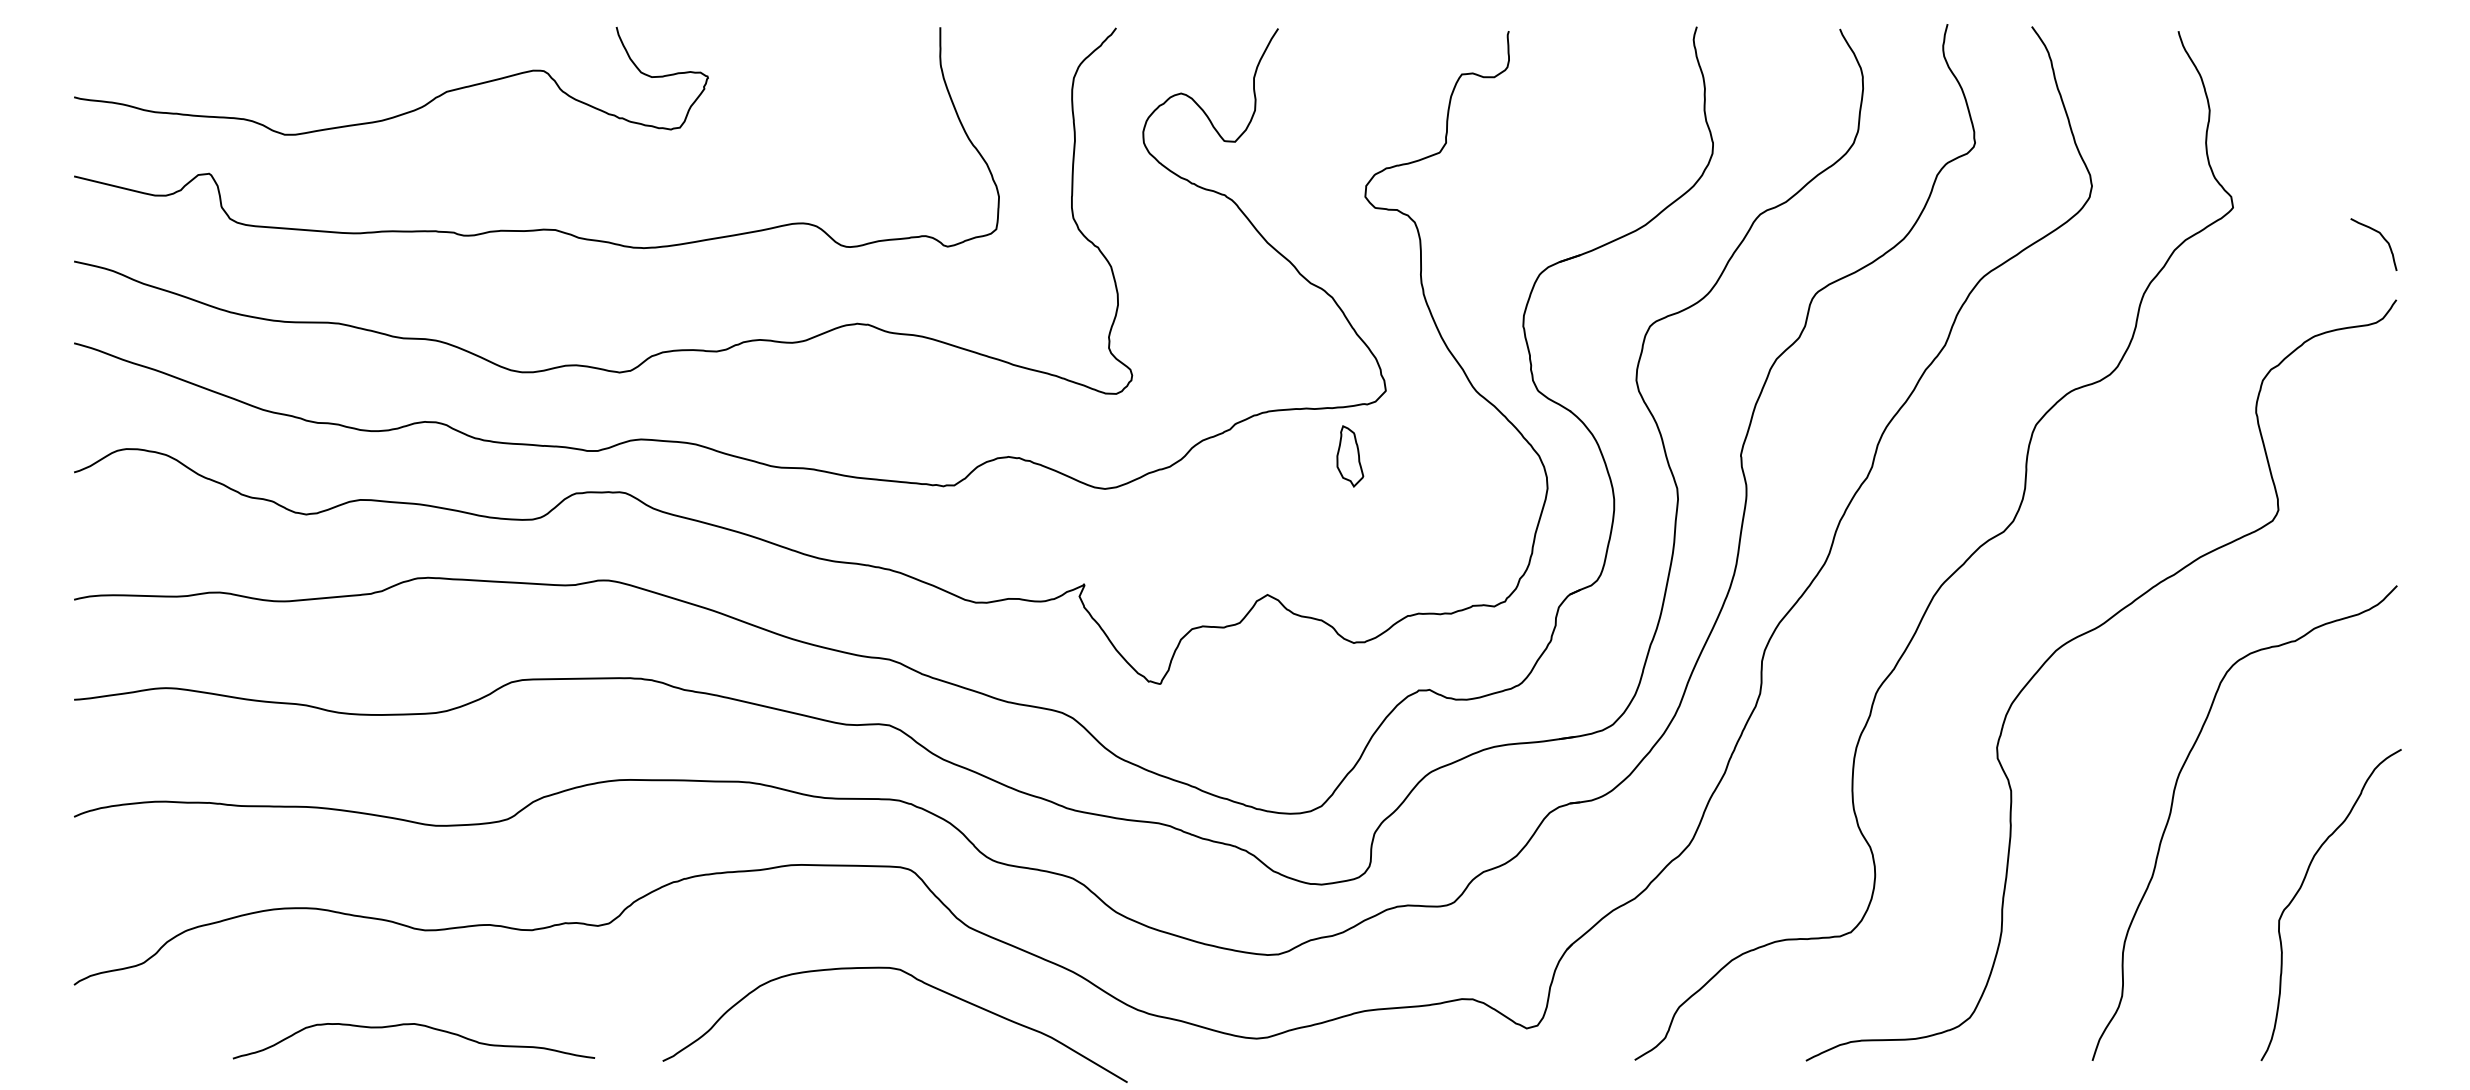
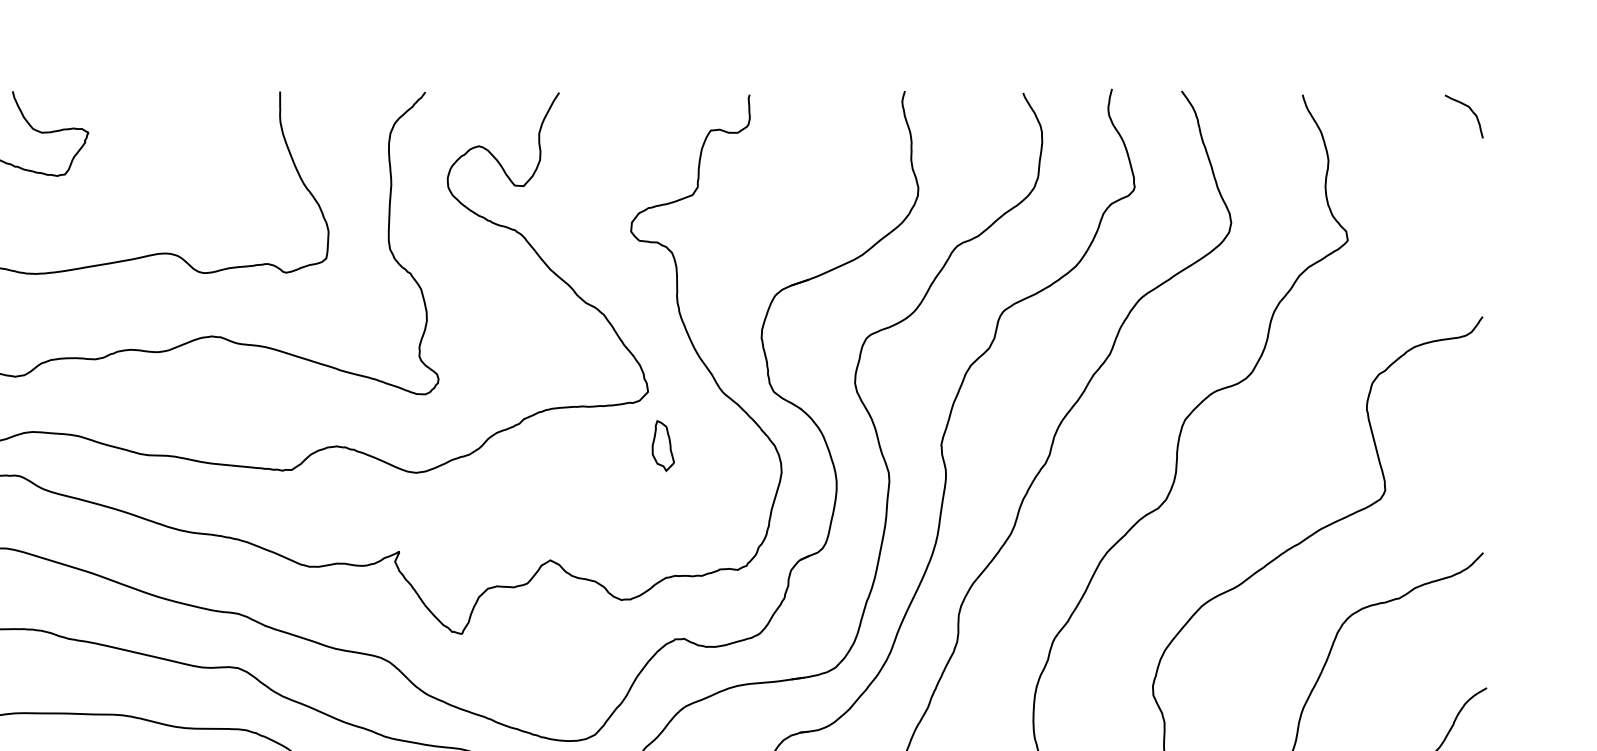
curve: (2383, 239) -> (1472, 112), moved
part: (1350, 456) -> (663, 446), moved

